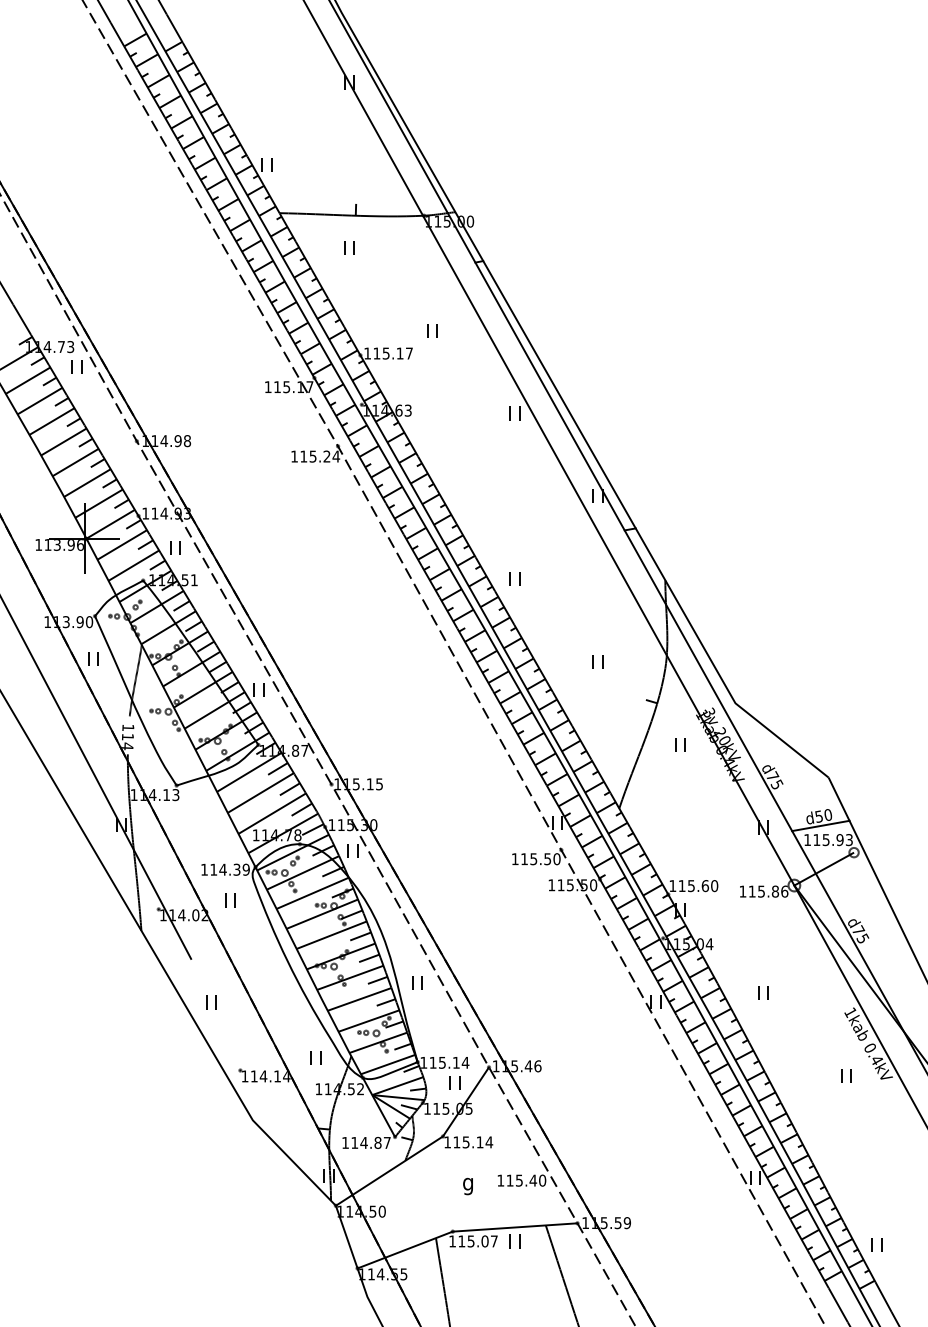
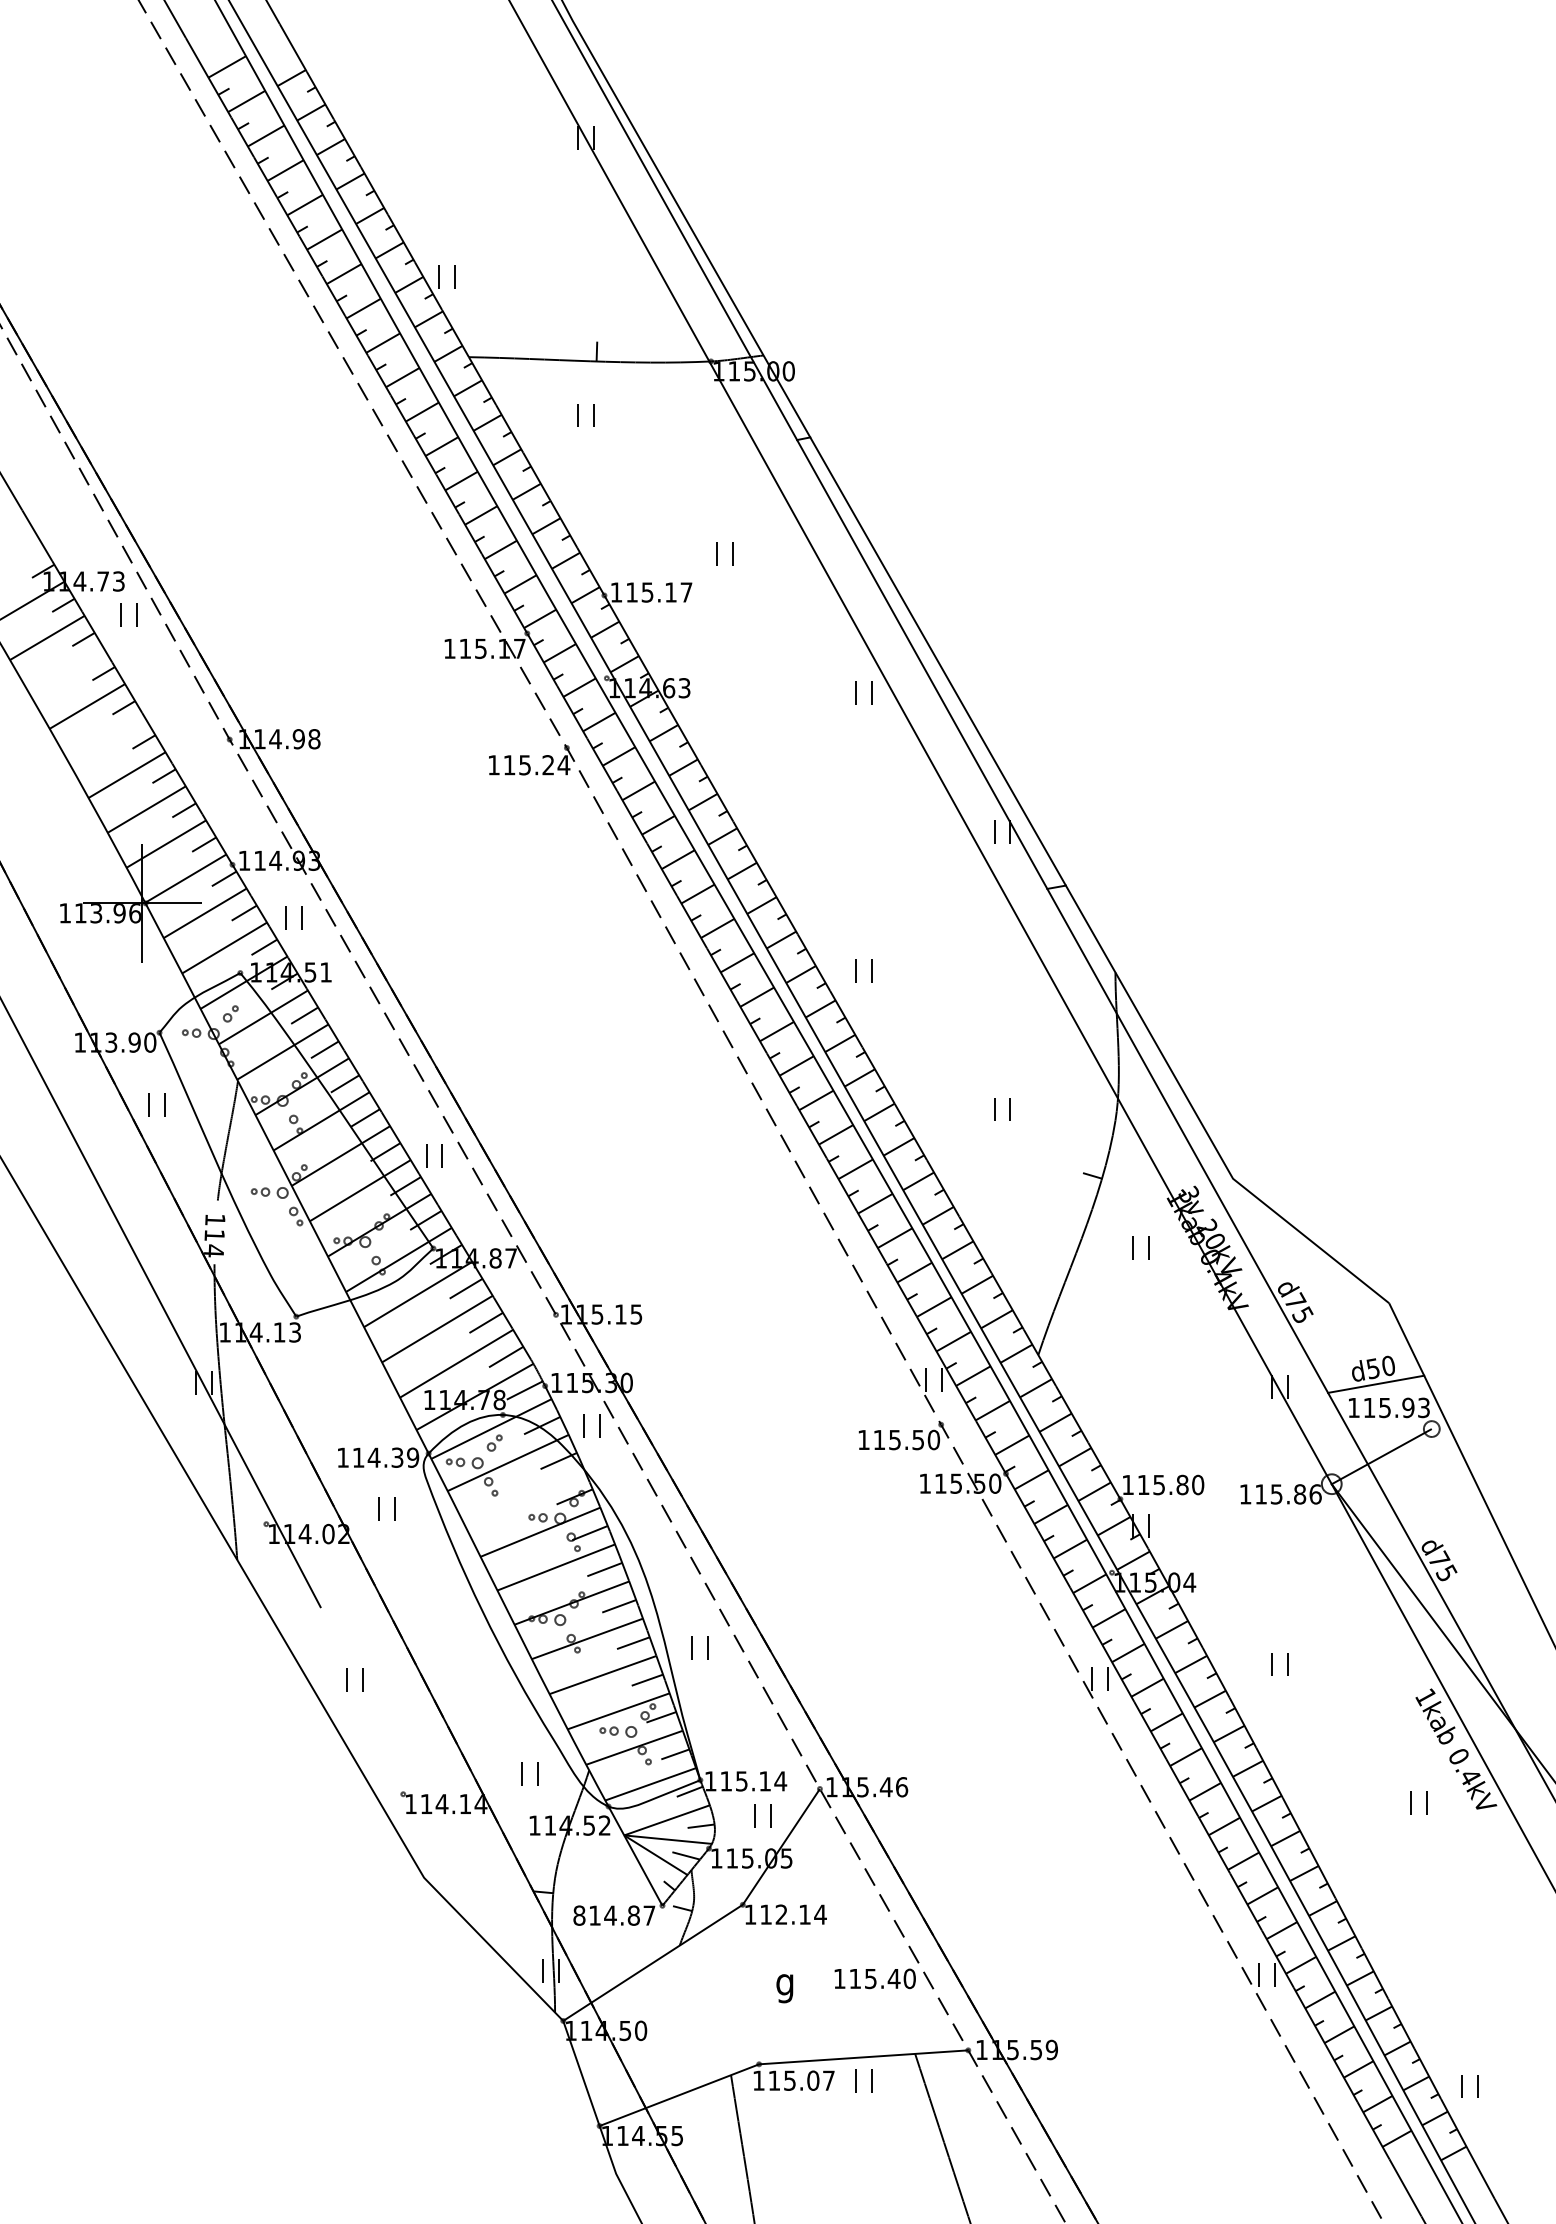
line: (39, 400) -> (66, 671), removed
line: (63, 441) -> (106, 739), removed
text: (704, 885) -> (1181, 1484), 115.60 -> 115.80
line: (312, 892) -> (524, 1495), removed
text: (345, 1142) -> (579, 1914), 114.87 -> 814.87
text: (465, 1142) -> (780, 1914), 115.14 -> 112.14

